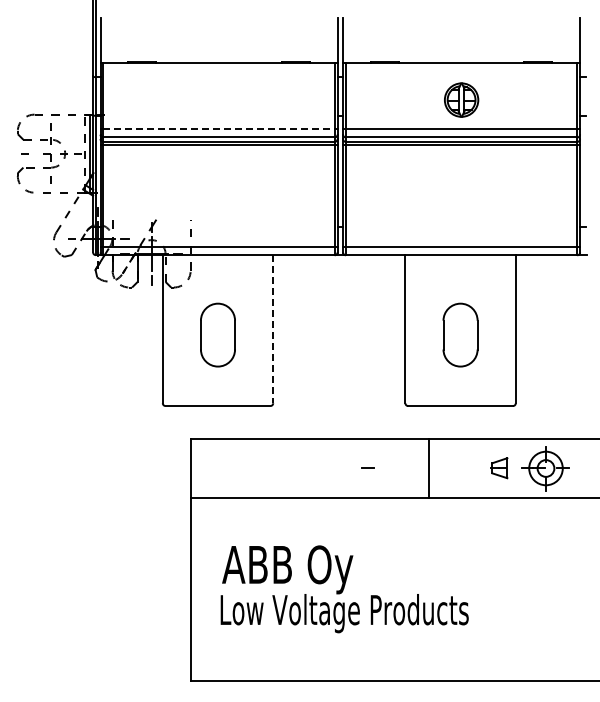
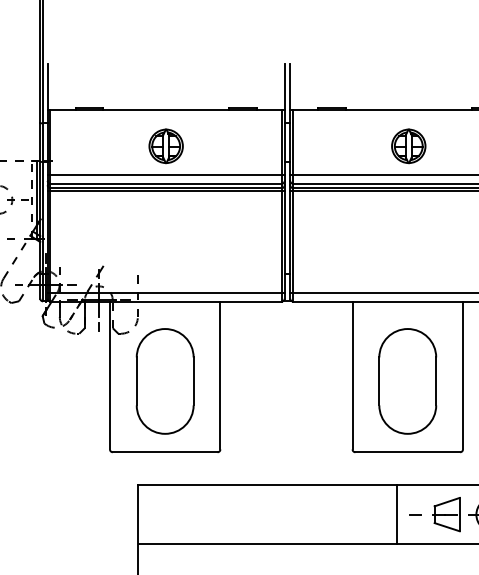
part: (218, 99) -> (165, 145), added
line: (219, 129) -> (166, 175), dashed -> solid
line: (273, 329) -> (220, 375), dashed -> solid
part: (217, 334) -> (164, 380), size x1.67
part: (460, 334) -> (407, 380), size x1.67
line: (367, 467) -> (414, 513), moved
part: (499, 467) -> (446, 513), size x1.67
line: (428, 468) -> (396, 514), moved

